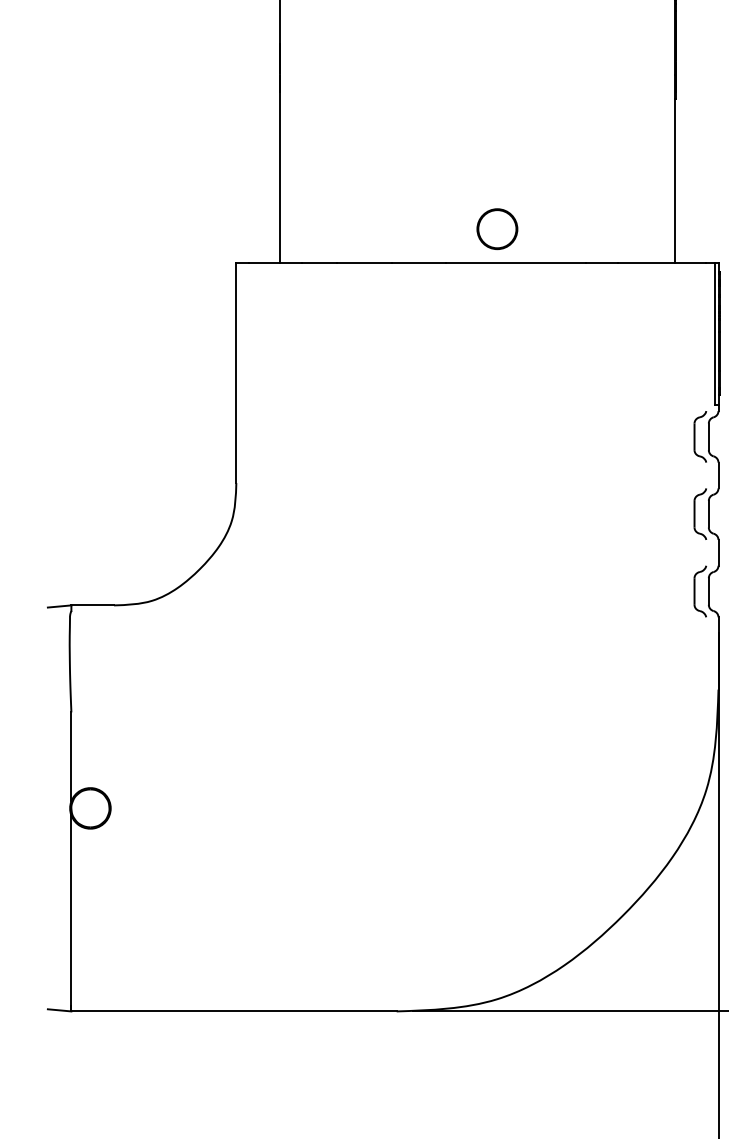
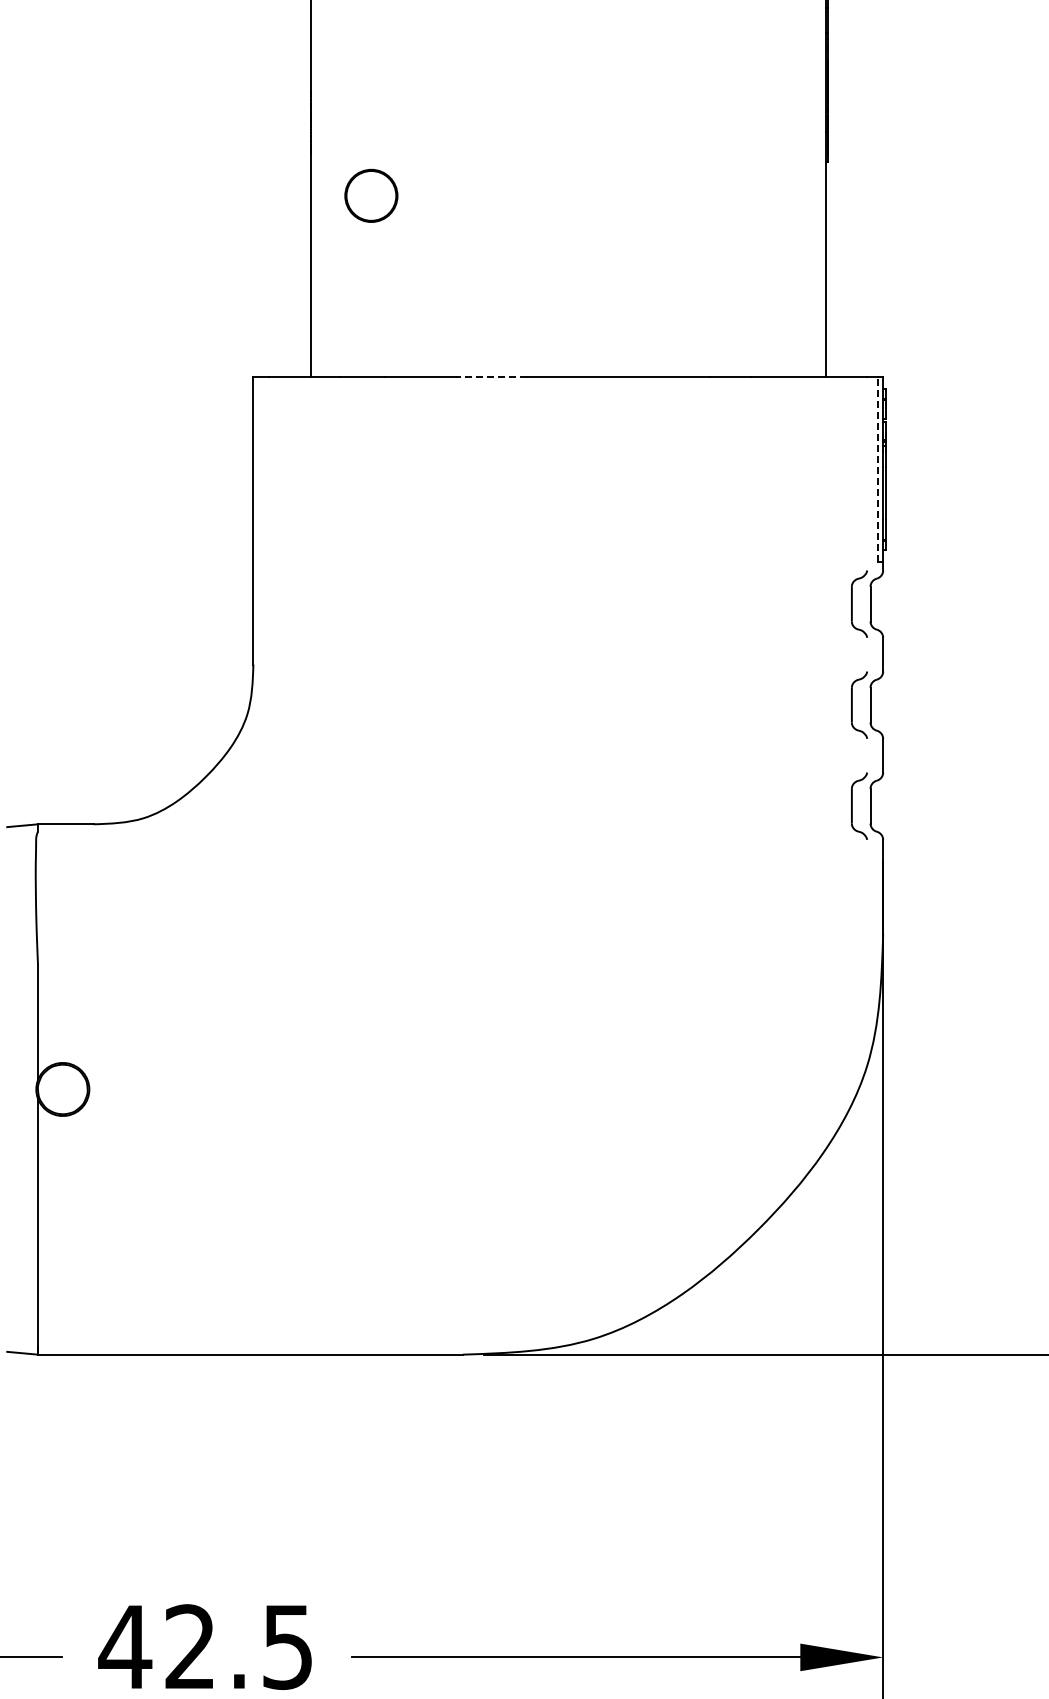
part: (497, 228) -> (371, 195), moved
line: (417, 262) -> (490, 376), solid -> dashed
line: (714, 333) -> (878, 469), solid -> dashed

